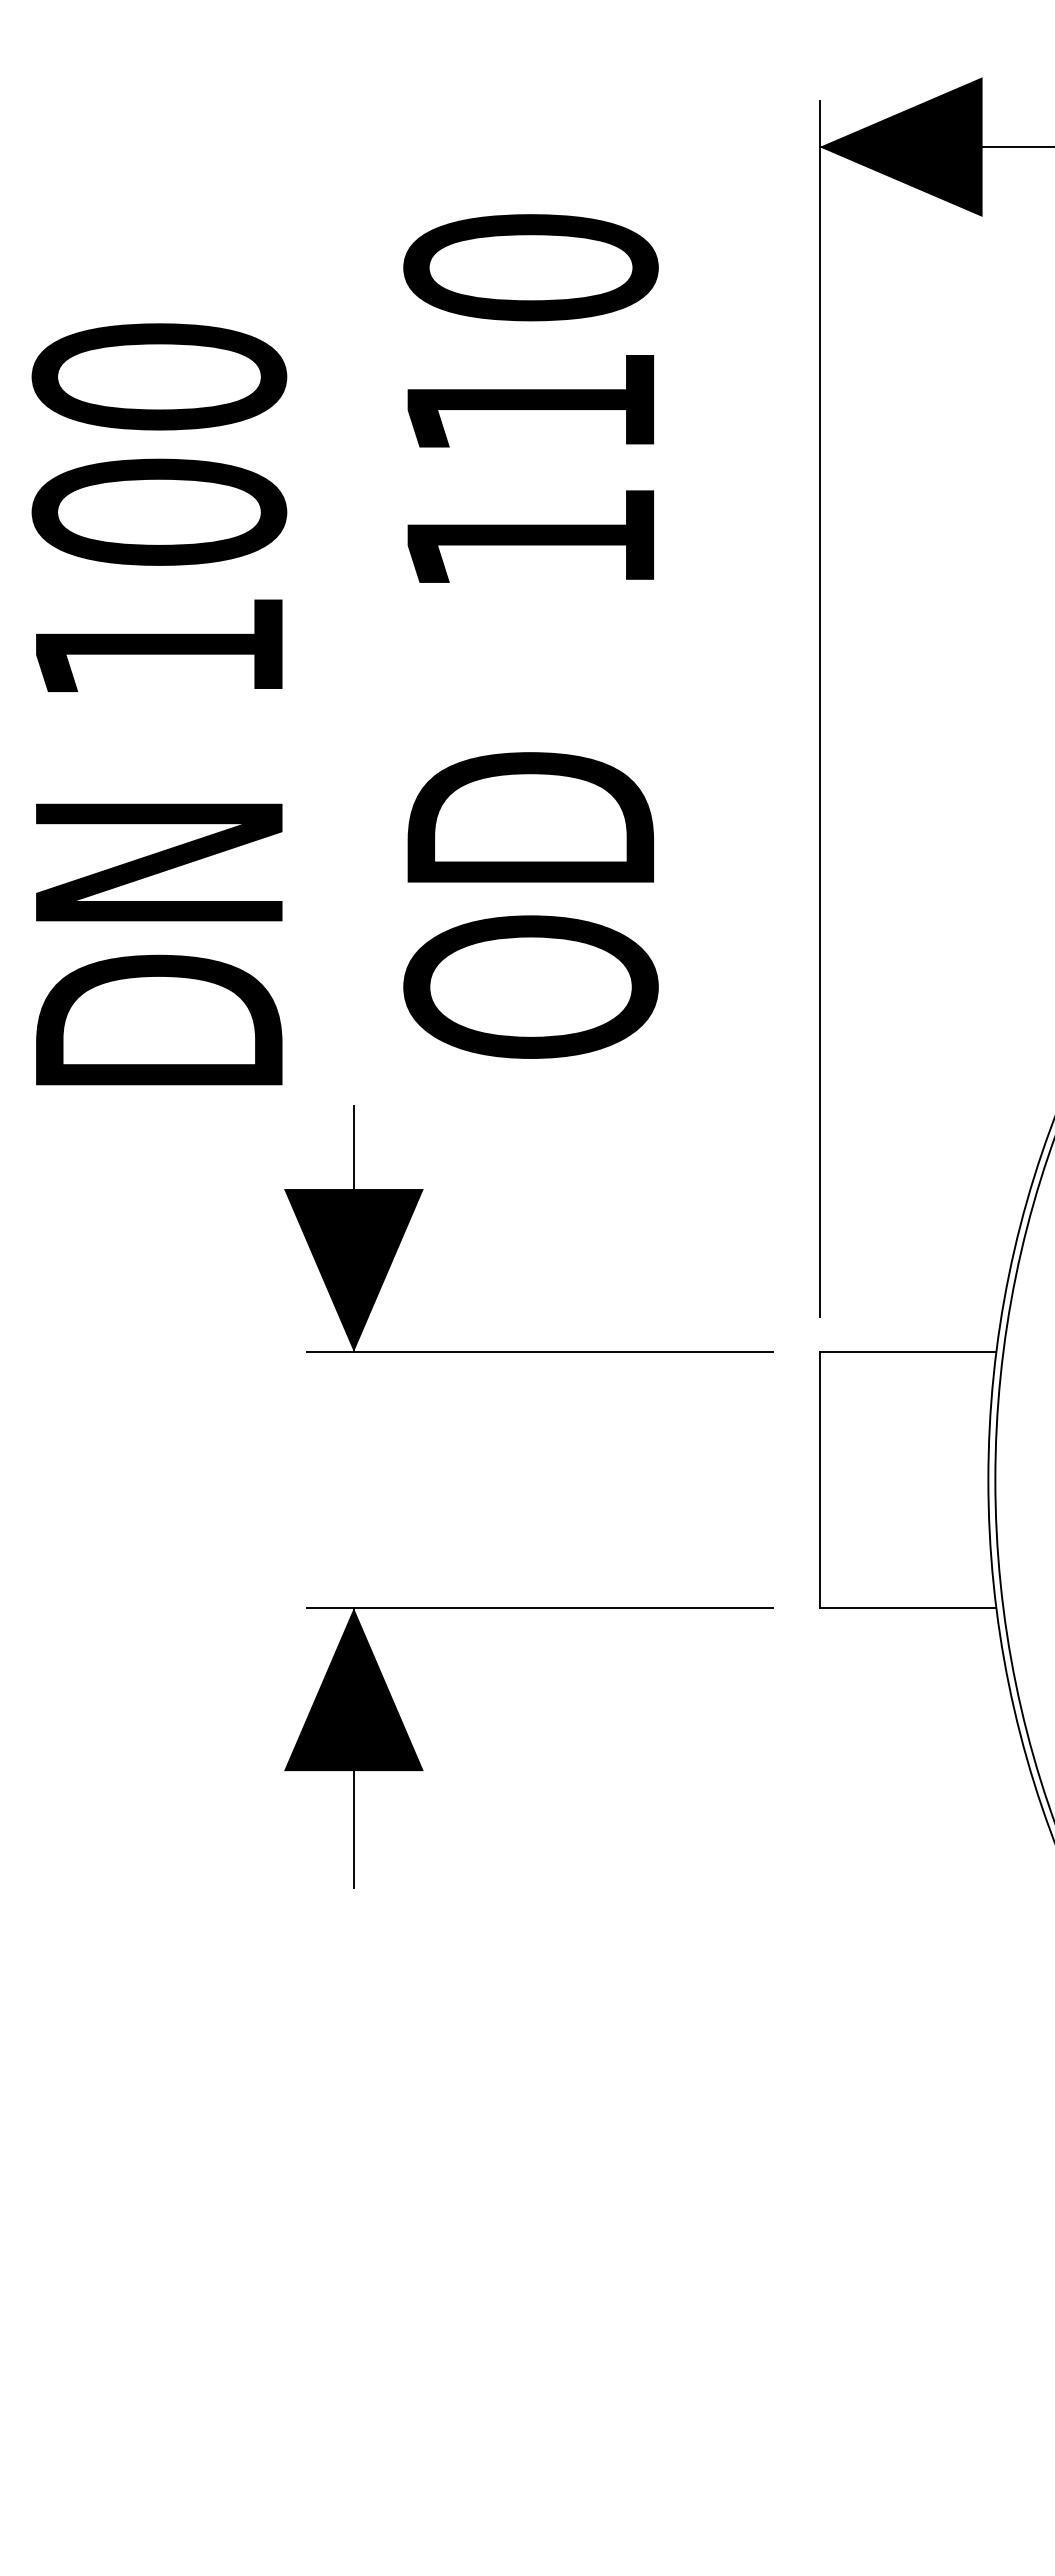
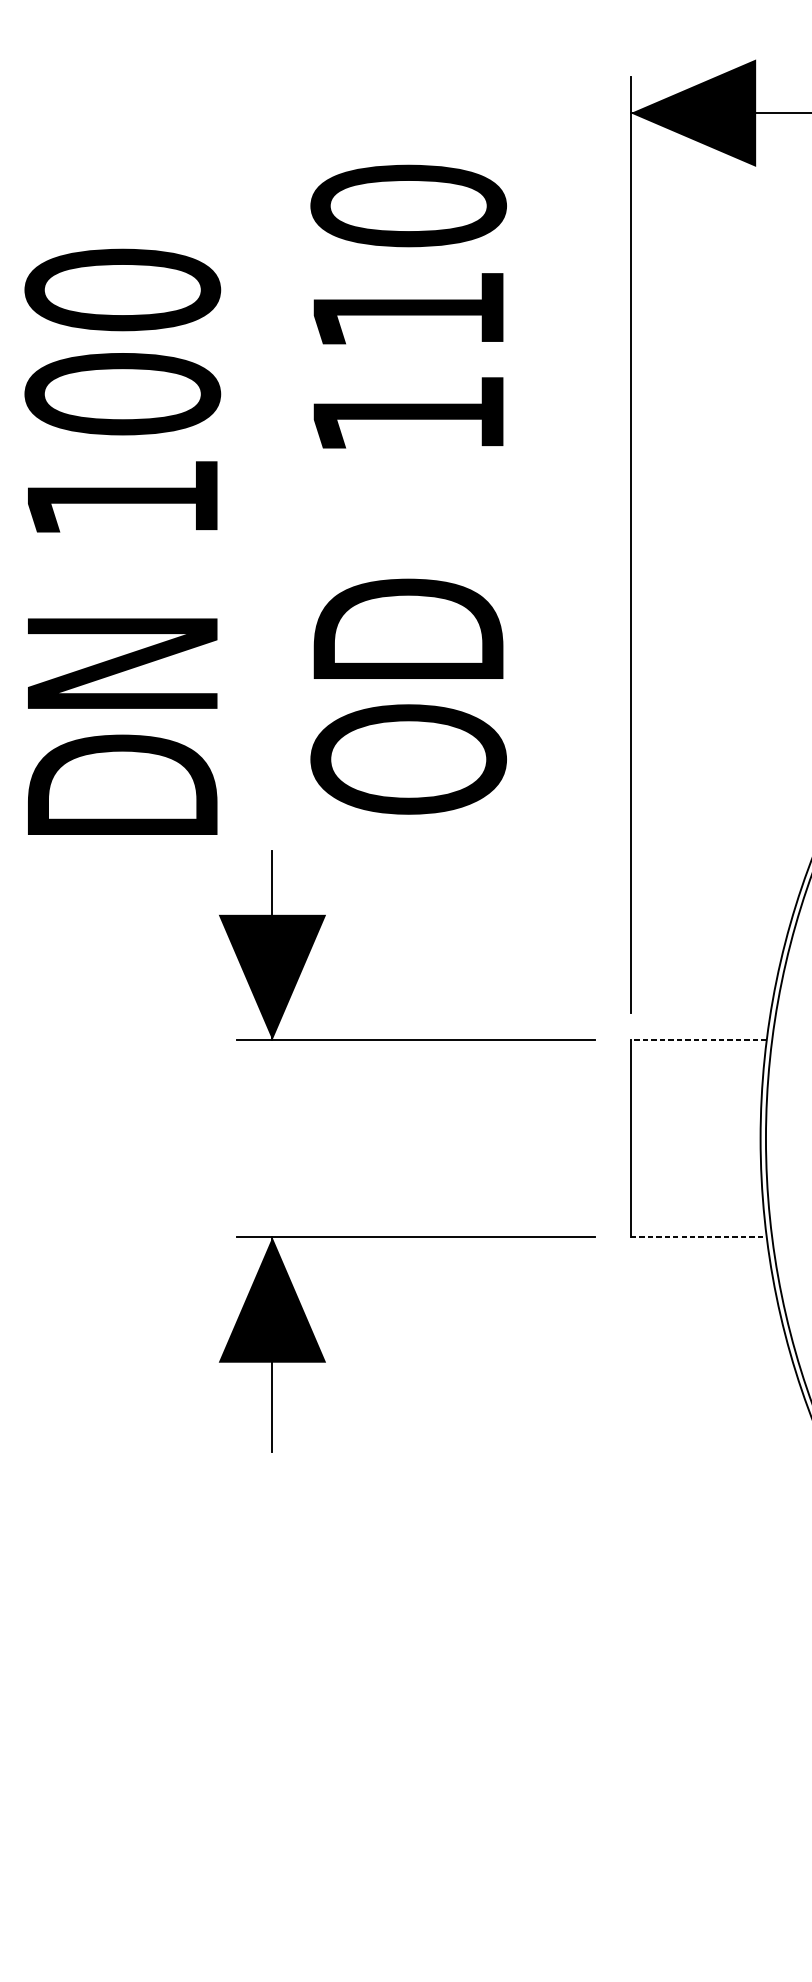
line: (907, 1352) -> (698, 1040), solid -> dashed
line: (908, 1608) -> (699, 1237), solid -> dashed

